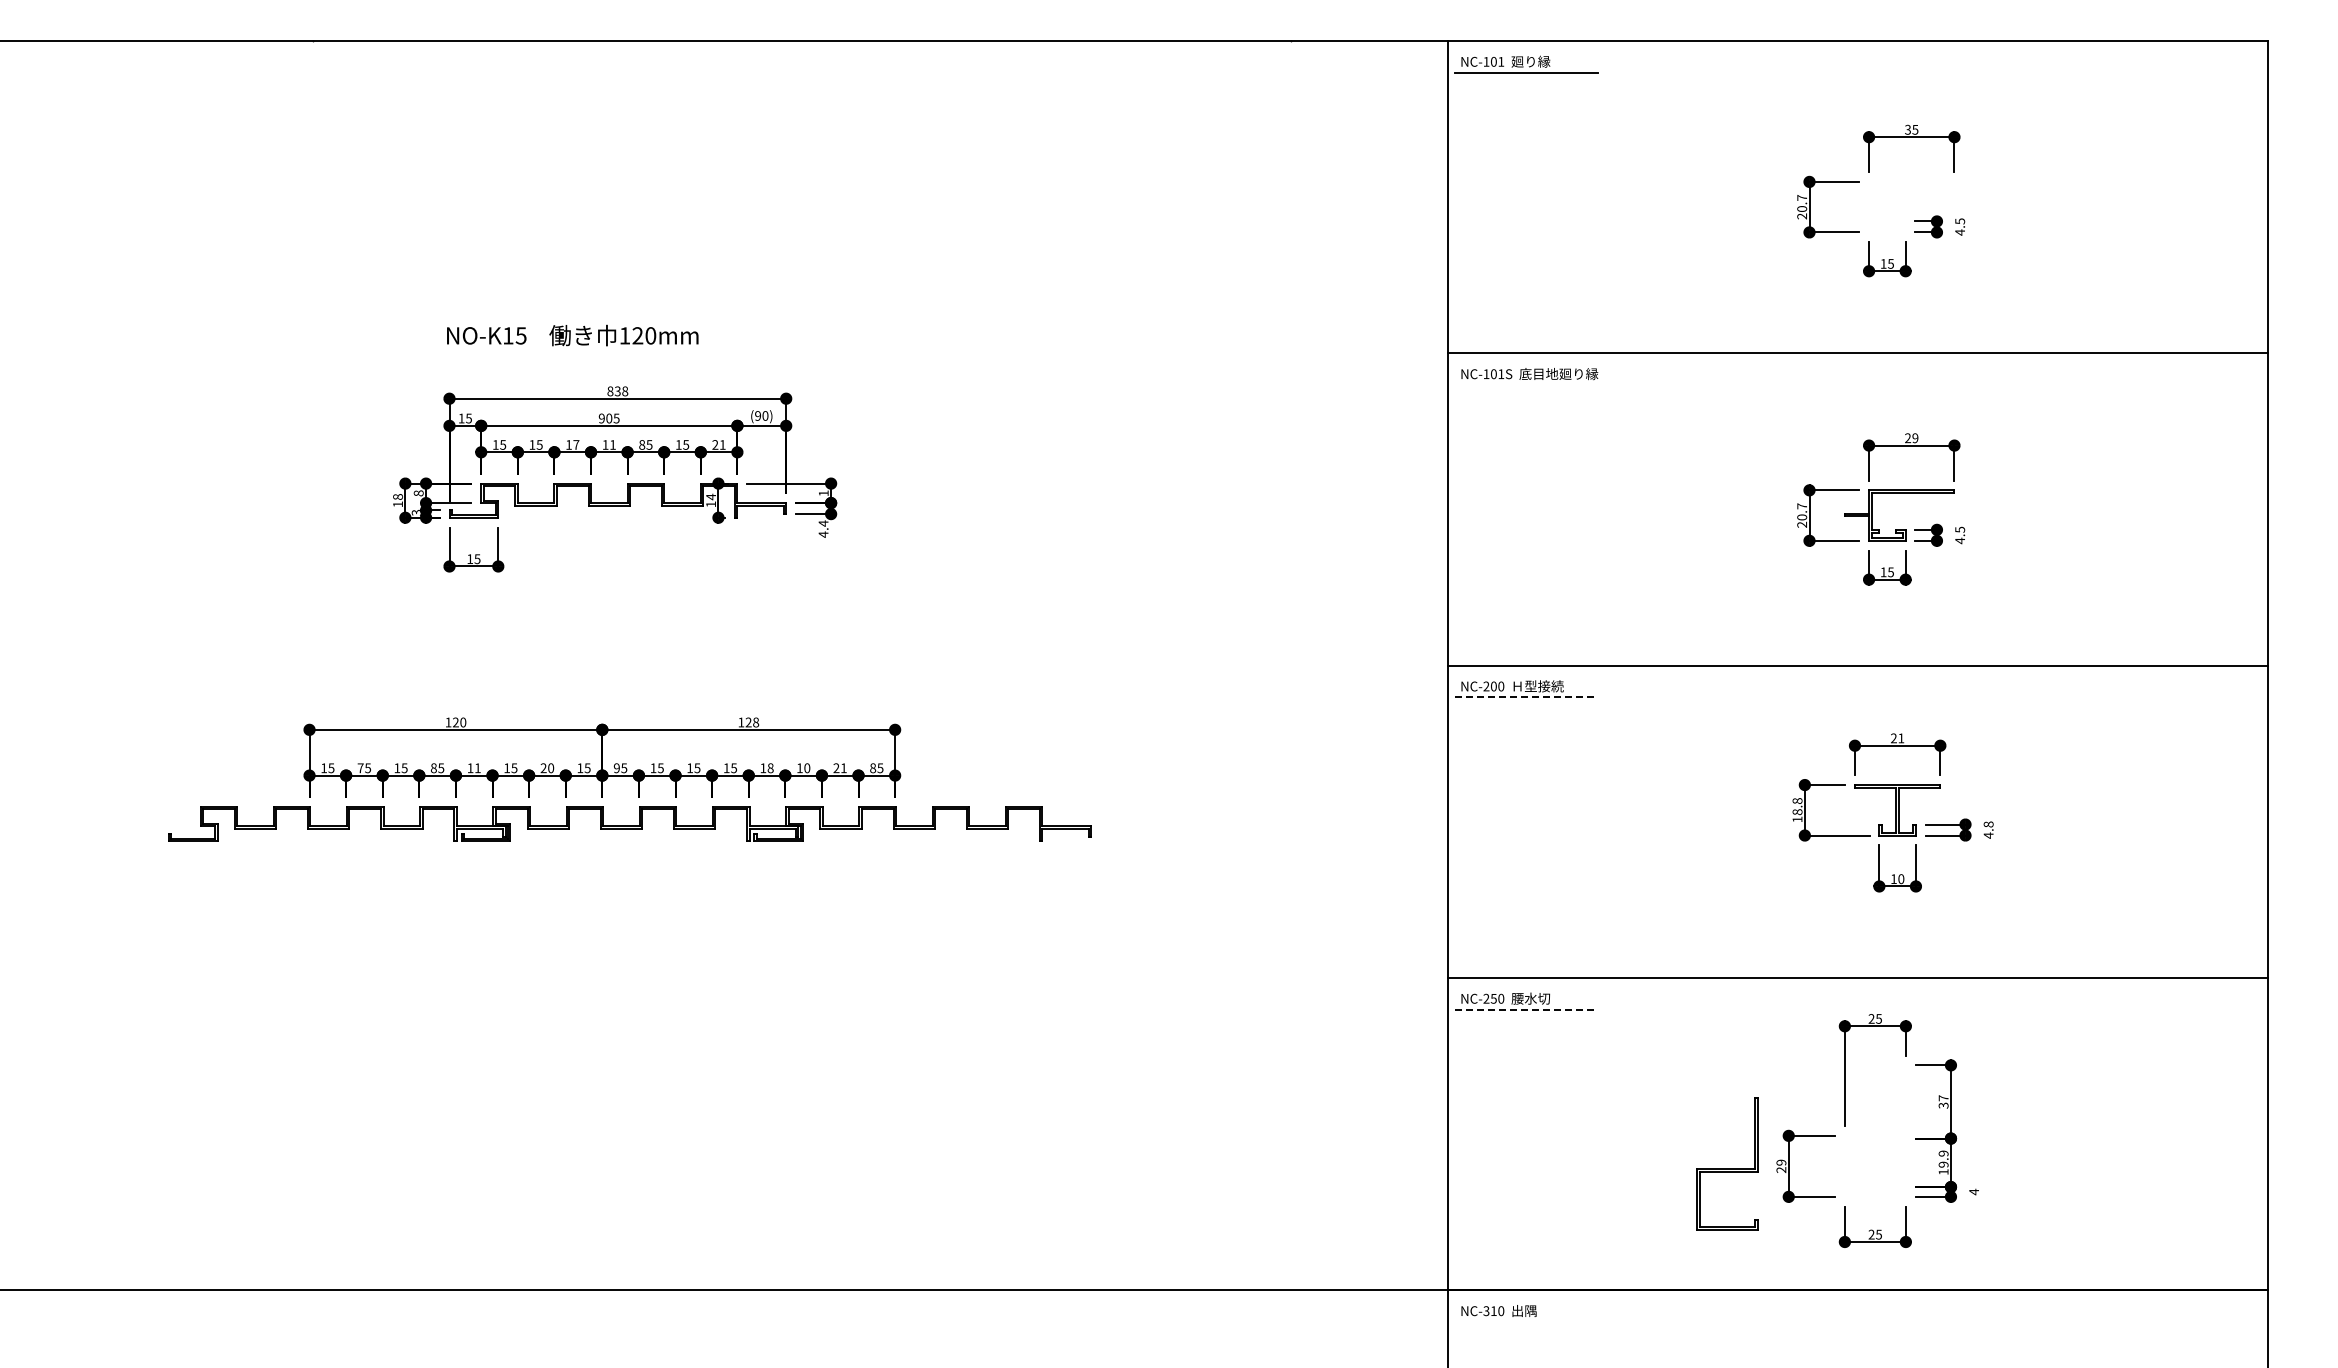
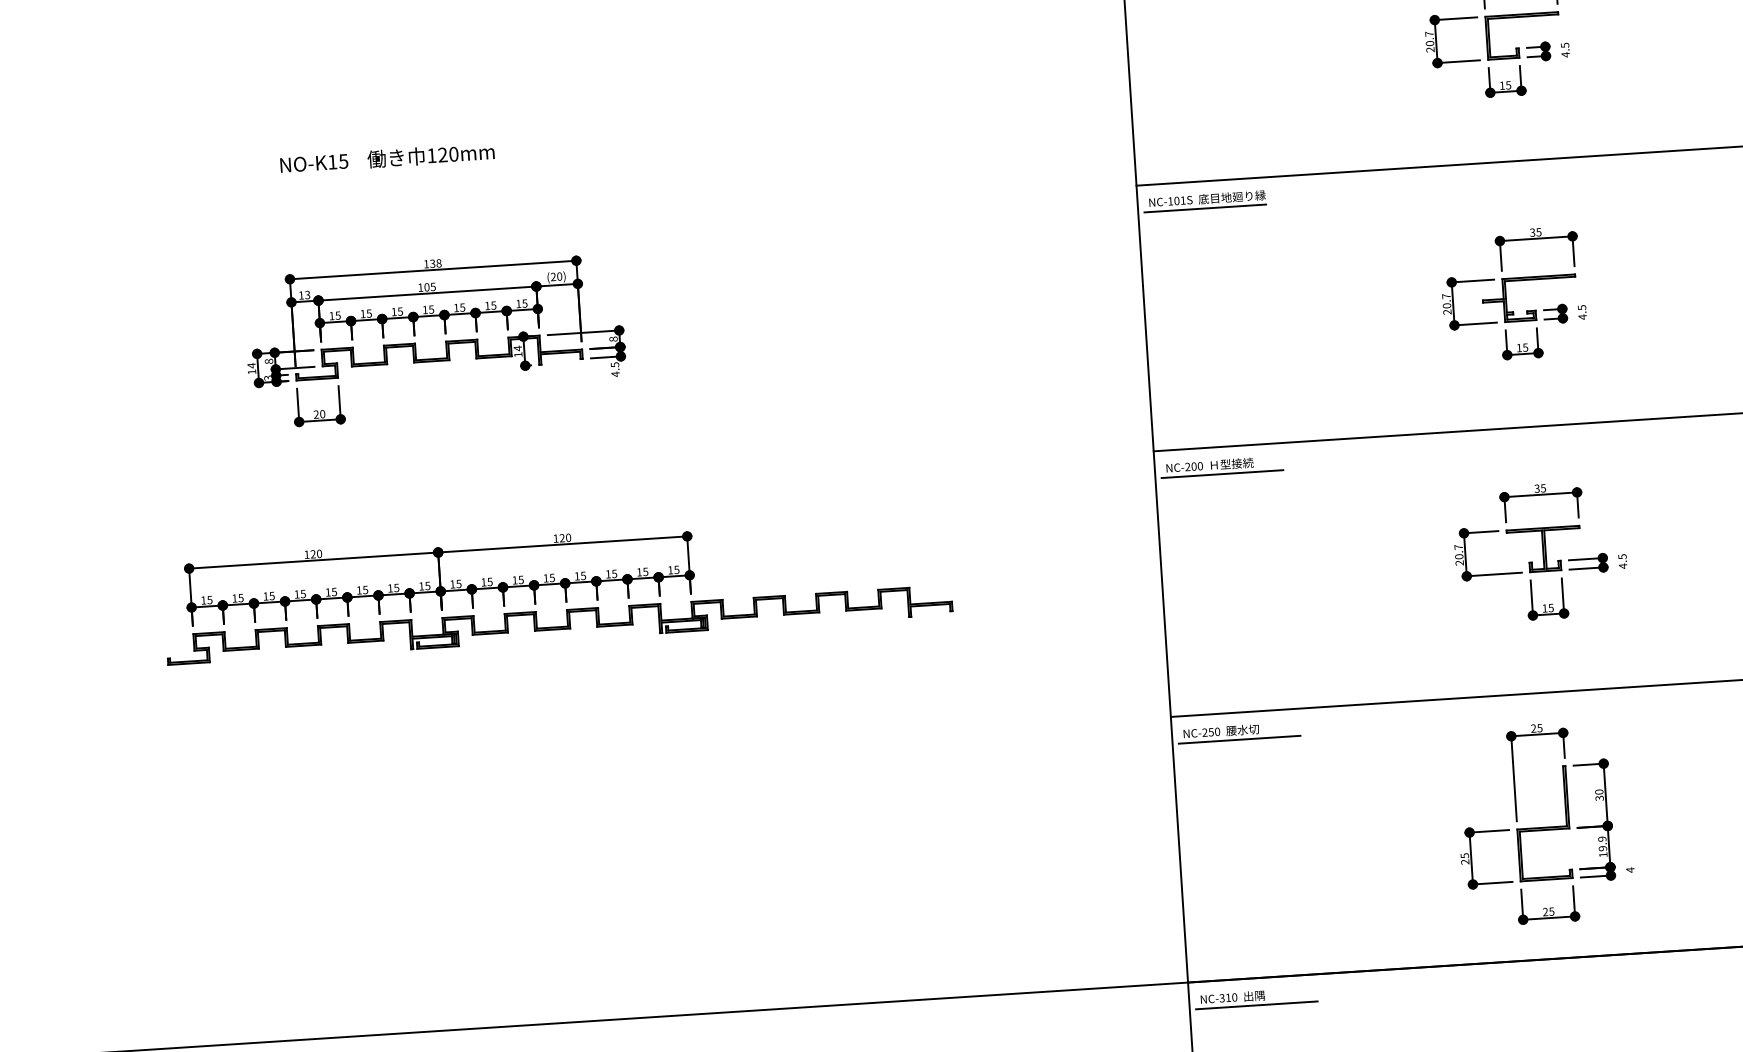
part: (1906, 220) -> (1519, 47), added
text: (572, 335) -> (387, 158), moved
line: (1526, 385) -> (1205, 208), added
text: (610, 391) -> (426, 264), 838 -> 138
text: (758, 415) -> (553, 276), (90) -> (20)
text: (468, 417) -> (307, 294), 15 -> 13
text: (601, 418) -> (420, 287), 905 -> 105
text: (1911, 438) -> (1535, 232), 29 -> 35
text: (576, 444) -> (400, 311), 17 -> 15
text: (612, 444) -> (431, 309), 11 -> 15
text: (642, 444) -> (456, 307), 85 -> 15
text: (718, 444) -> (521, 303), 21 -> 15
text: (823, 493) -> (613, 339), 1 -> 8
text: (397, 496) -> (251, 365), 18 -> 14
text: (823, 523) -> (614, 364), 4.4 -> 4.5
text: (473, 559) -> (319, 414), 15 -> 20
line: (1527, 697) -> (1223, 474), dashed -> solid
text: (756, 722) -> (568, 537), 128 -> 120
text: (1897, 738) -> (1540, 488), 21 -> 35
text: (360, 768) -> (234, 598), 75 -> 15
text: (433, 768) -> (296, 594), 85 -> 15
text: (477, 768) -> (334, 592), 11 -> 15
text: (547, 768) -> (393, 588), 20 -> 15
text: (616, 768) -> (452, 584), 95 -> 15
text: (770, 768) -> (583, 576), 18 -> 15
text: (807, 768) -> (614, 574), 10 -> 15
text: (839, 768) -> (642, 572), 21 -> 15
text: (873, 768) -> (670, 570), 85 -> 15
text: (1797, 810) -> (1459, 555), 18.8 -> 20.7
part: (629, 823) -> (559, 624), moved
text: (1988, 824) -> (1622, 556), 4.8 -> 4.5
text: (1901, 878) -> (1551, 607), 10 -> 15
line: (1527, 1009) -> (1240, 739), dashed -> solid
text: (1943, 1098) -> (1599, 792), 37 -> 30
text: (1781, 1162) -> (1464, 855), 29 -> 25
part: (1727, 1163) -> (1543, 823), moved
line: (1526, 1322) -> (1256, 1005), added

